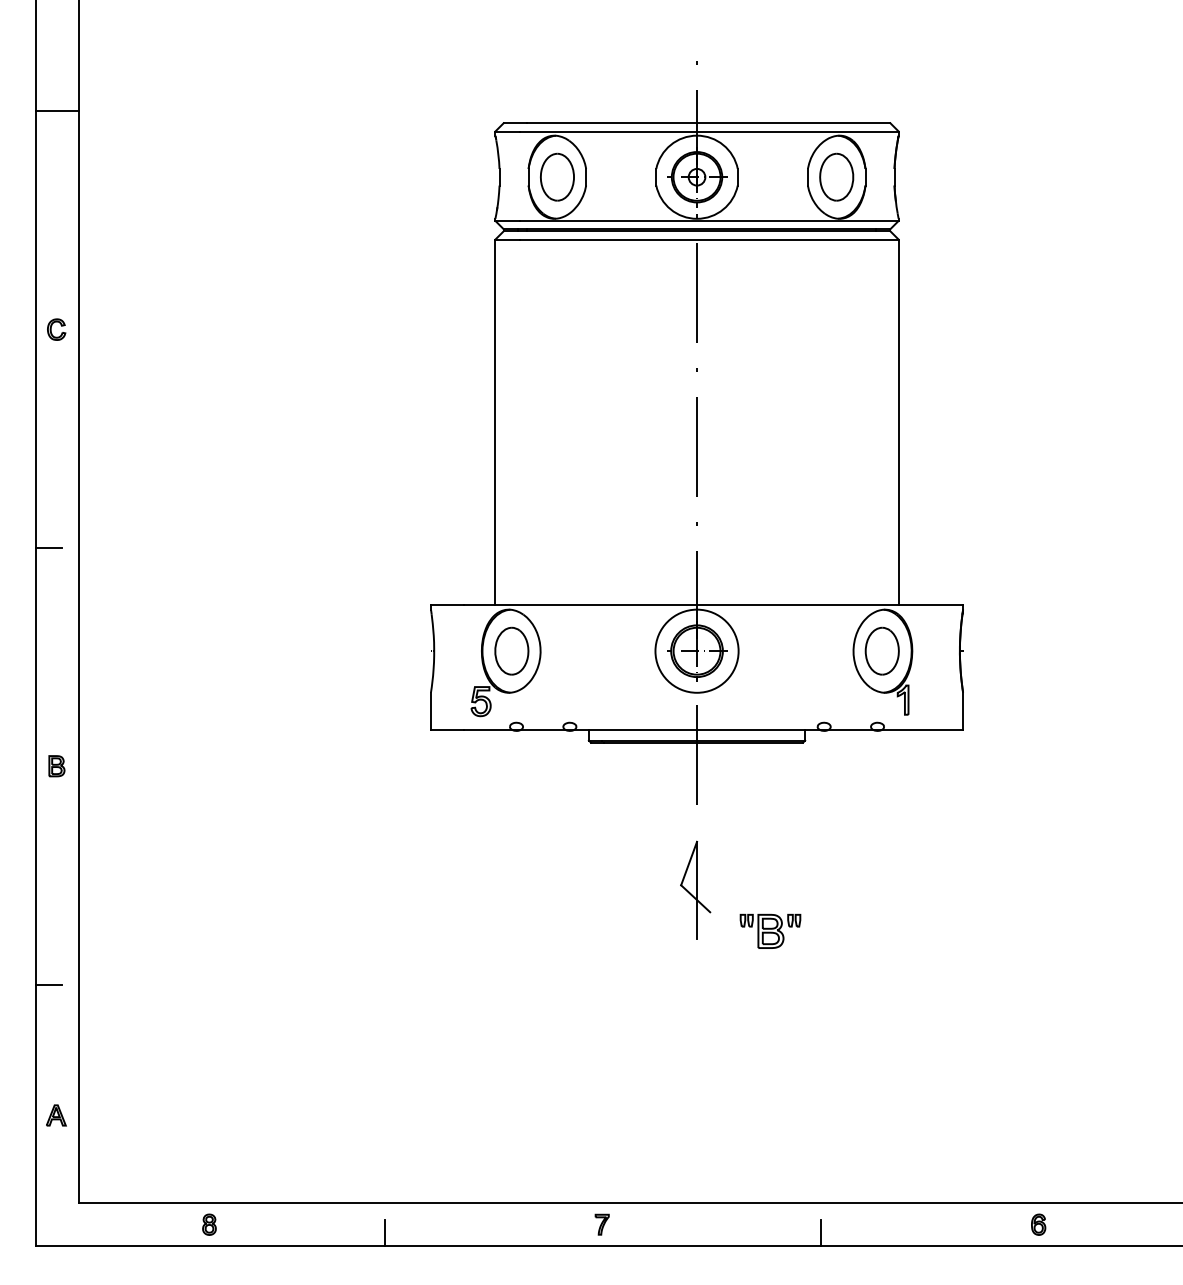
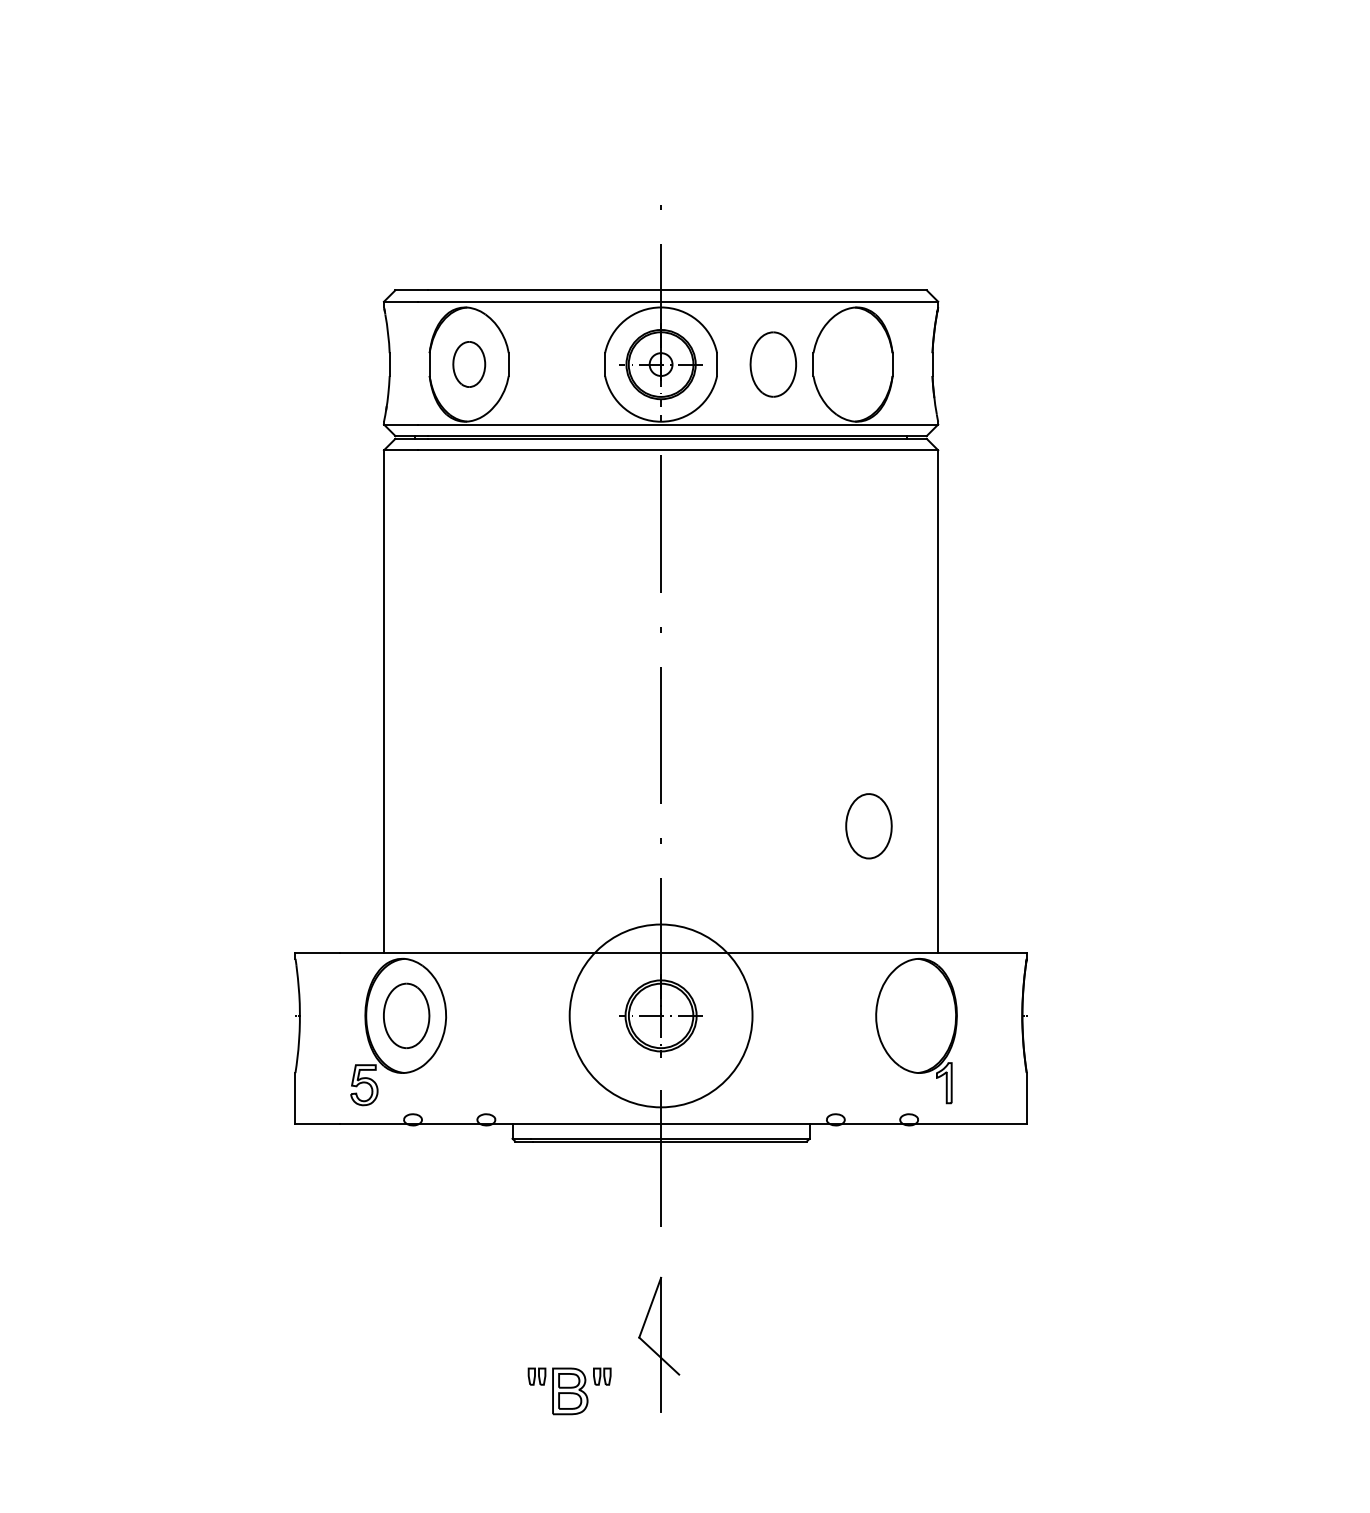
part: (557, 176) -> (469, 363), size x0.7
part: (836, 176) -> (773, 363), moved
circle: (696, 650) -> (660, 1014), size x1.6
part: (881, 650) -> (867, 825), moved
part: (770, 930) -> (569, 1390), moved

